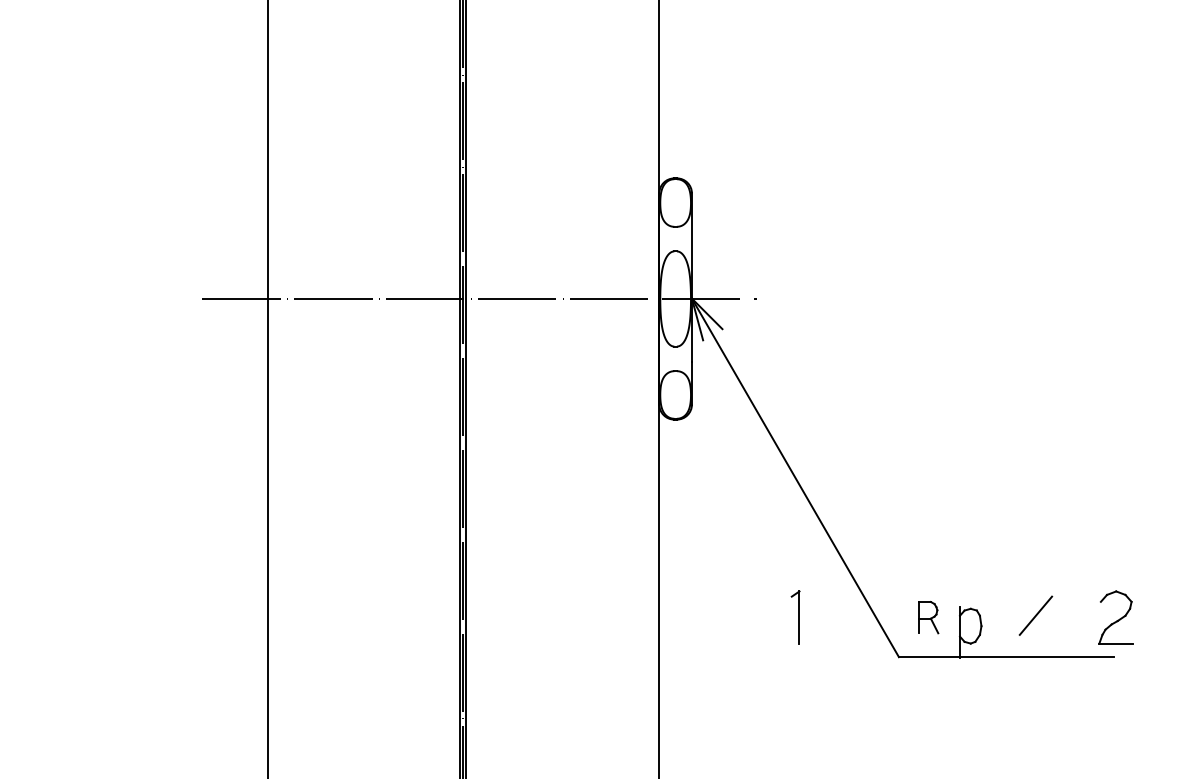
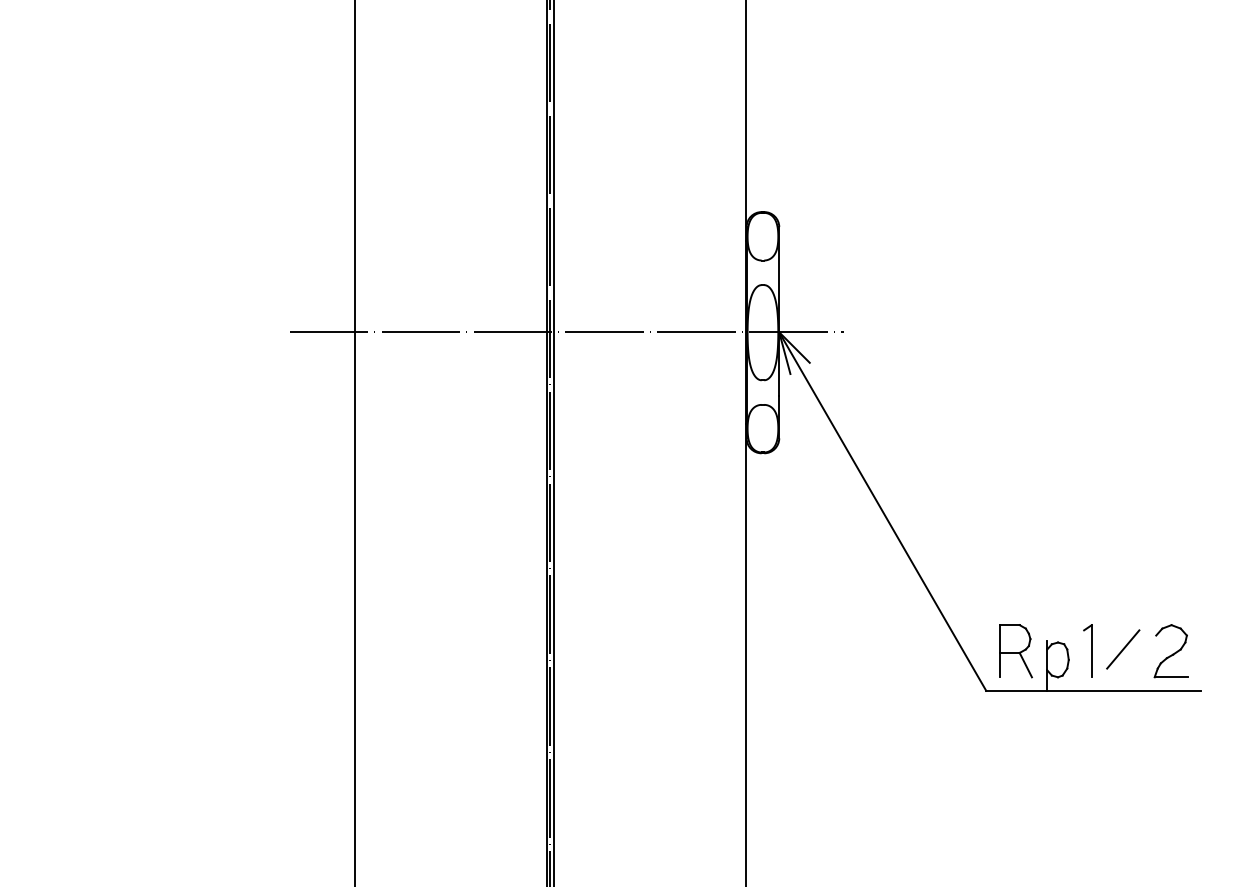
part: (795, 616) -> (1087, 650), moved
part: (928, 617) -> (1015, 651), size x1.67
part: (1115, 617) -> (1170, 651), moved

